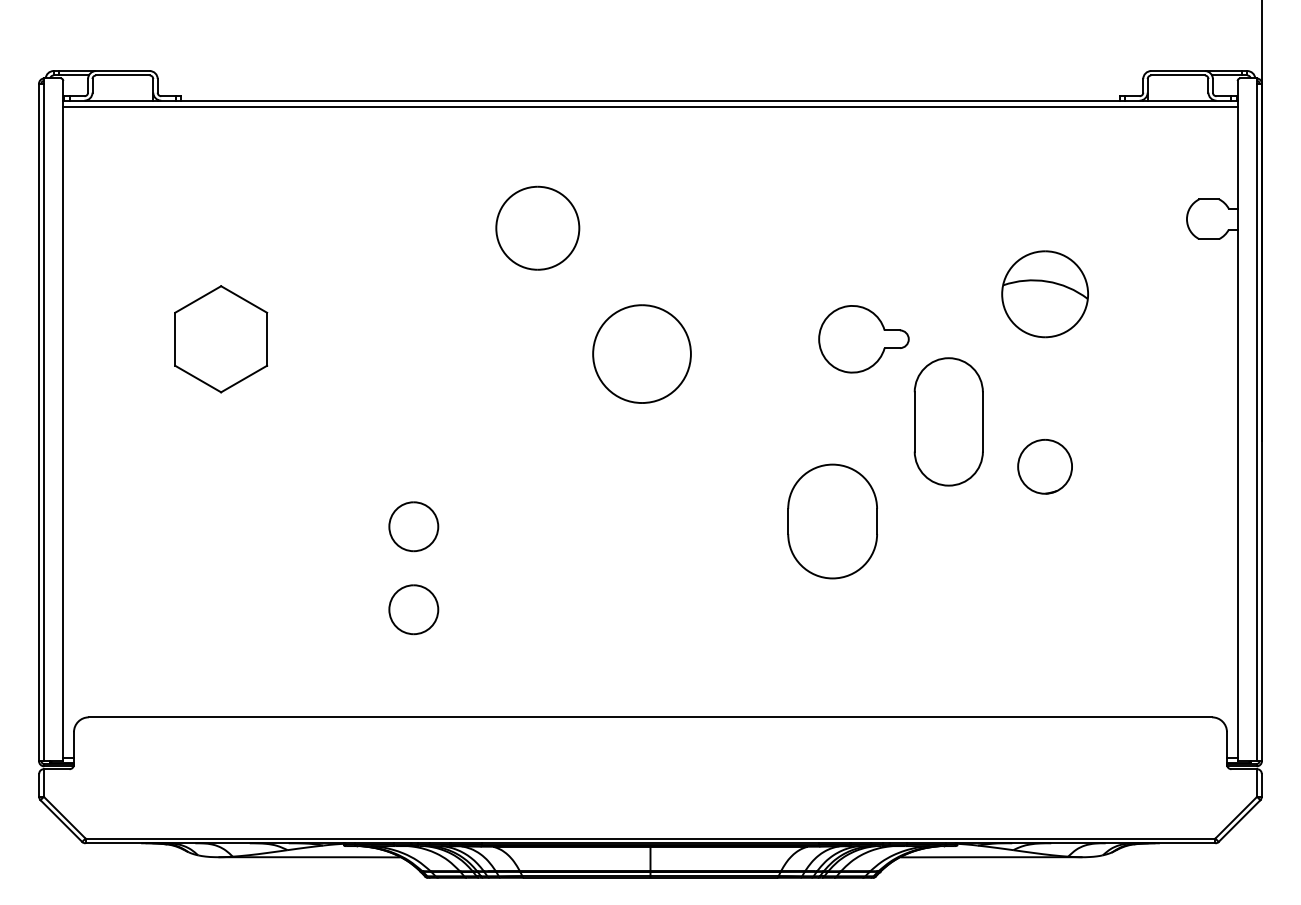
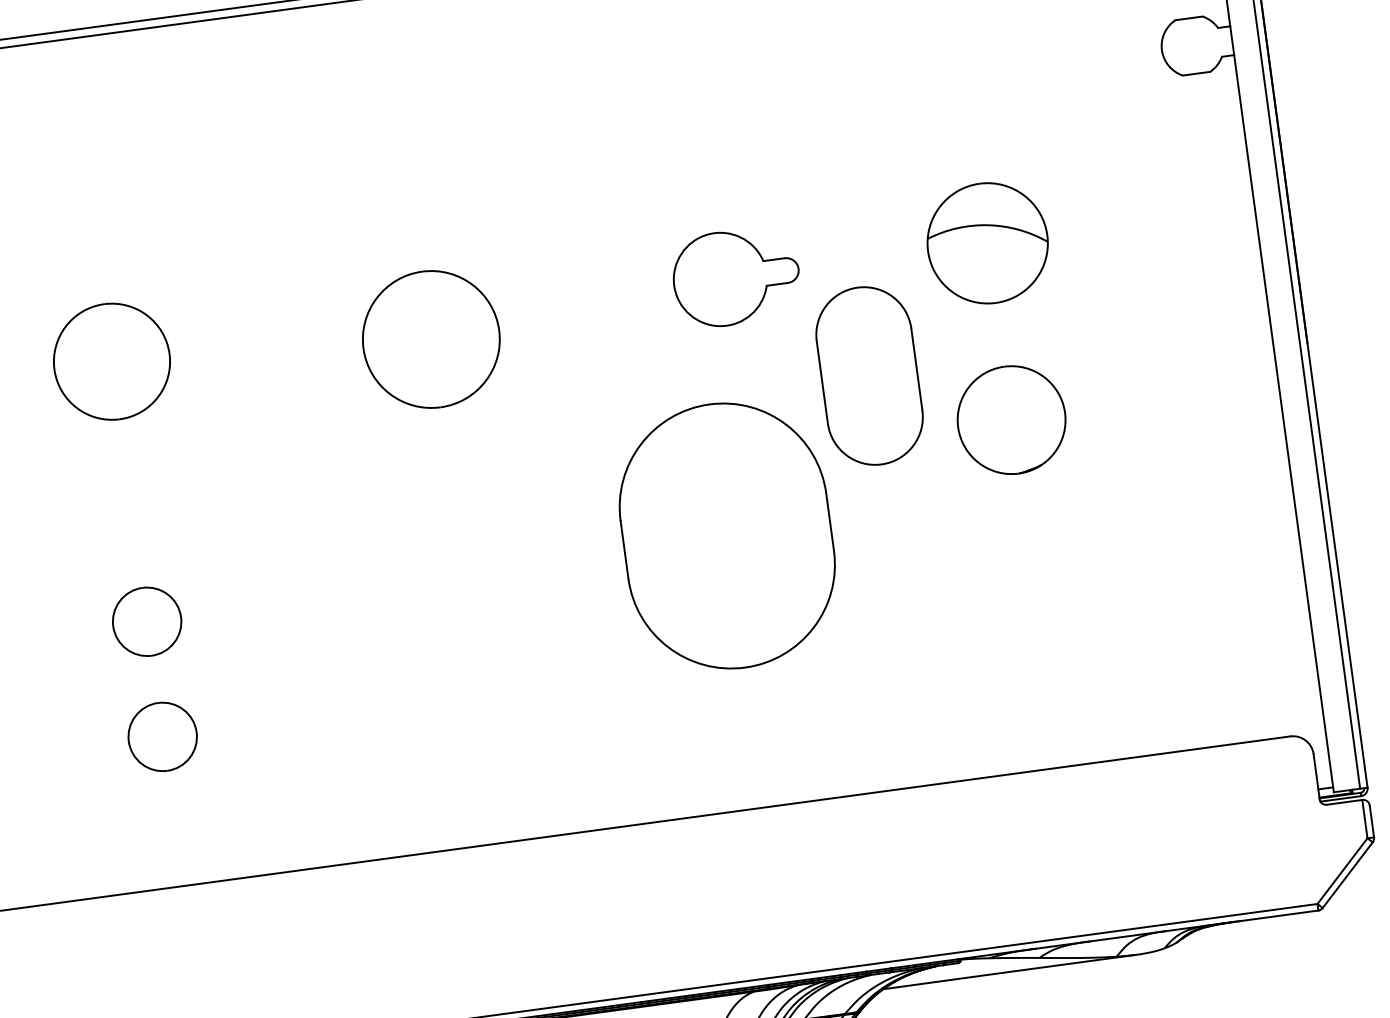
part: (537, 227) -> (111, 360), moved
part: (1044, 294) -> (986, 243), moved
part: (1044, 466) -> (1010, 419), size x1.43
part: (832, 521) -> (726, 535), size x1.67

